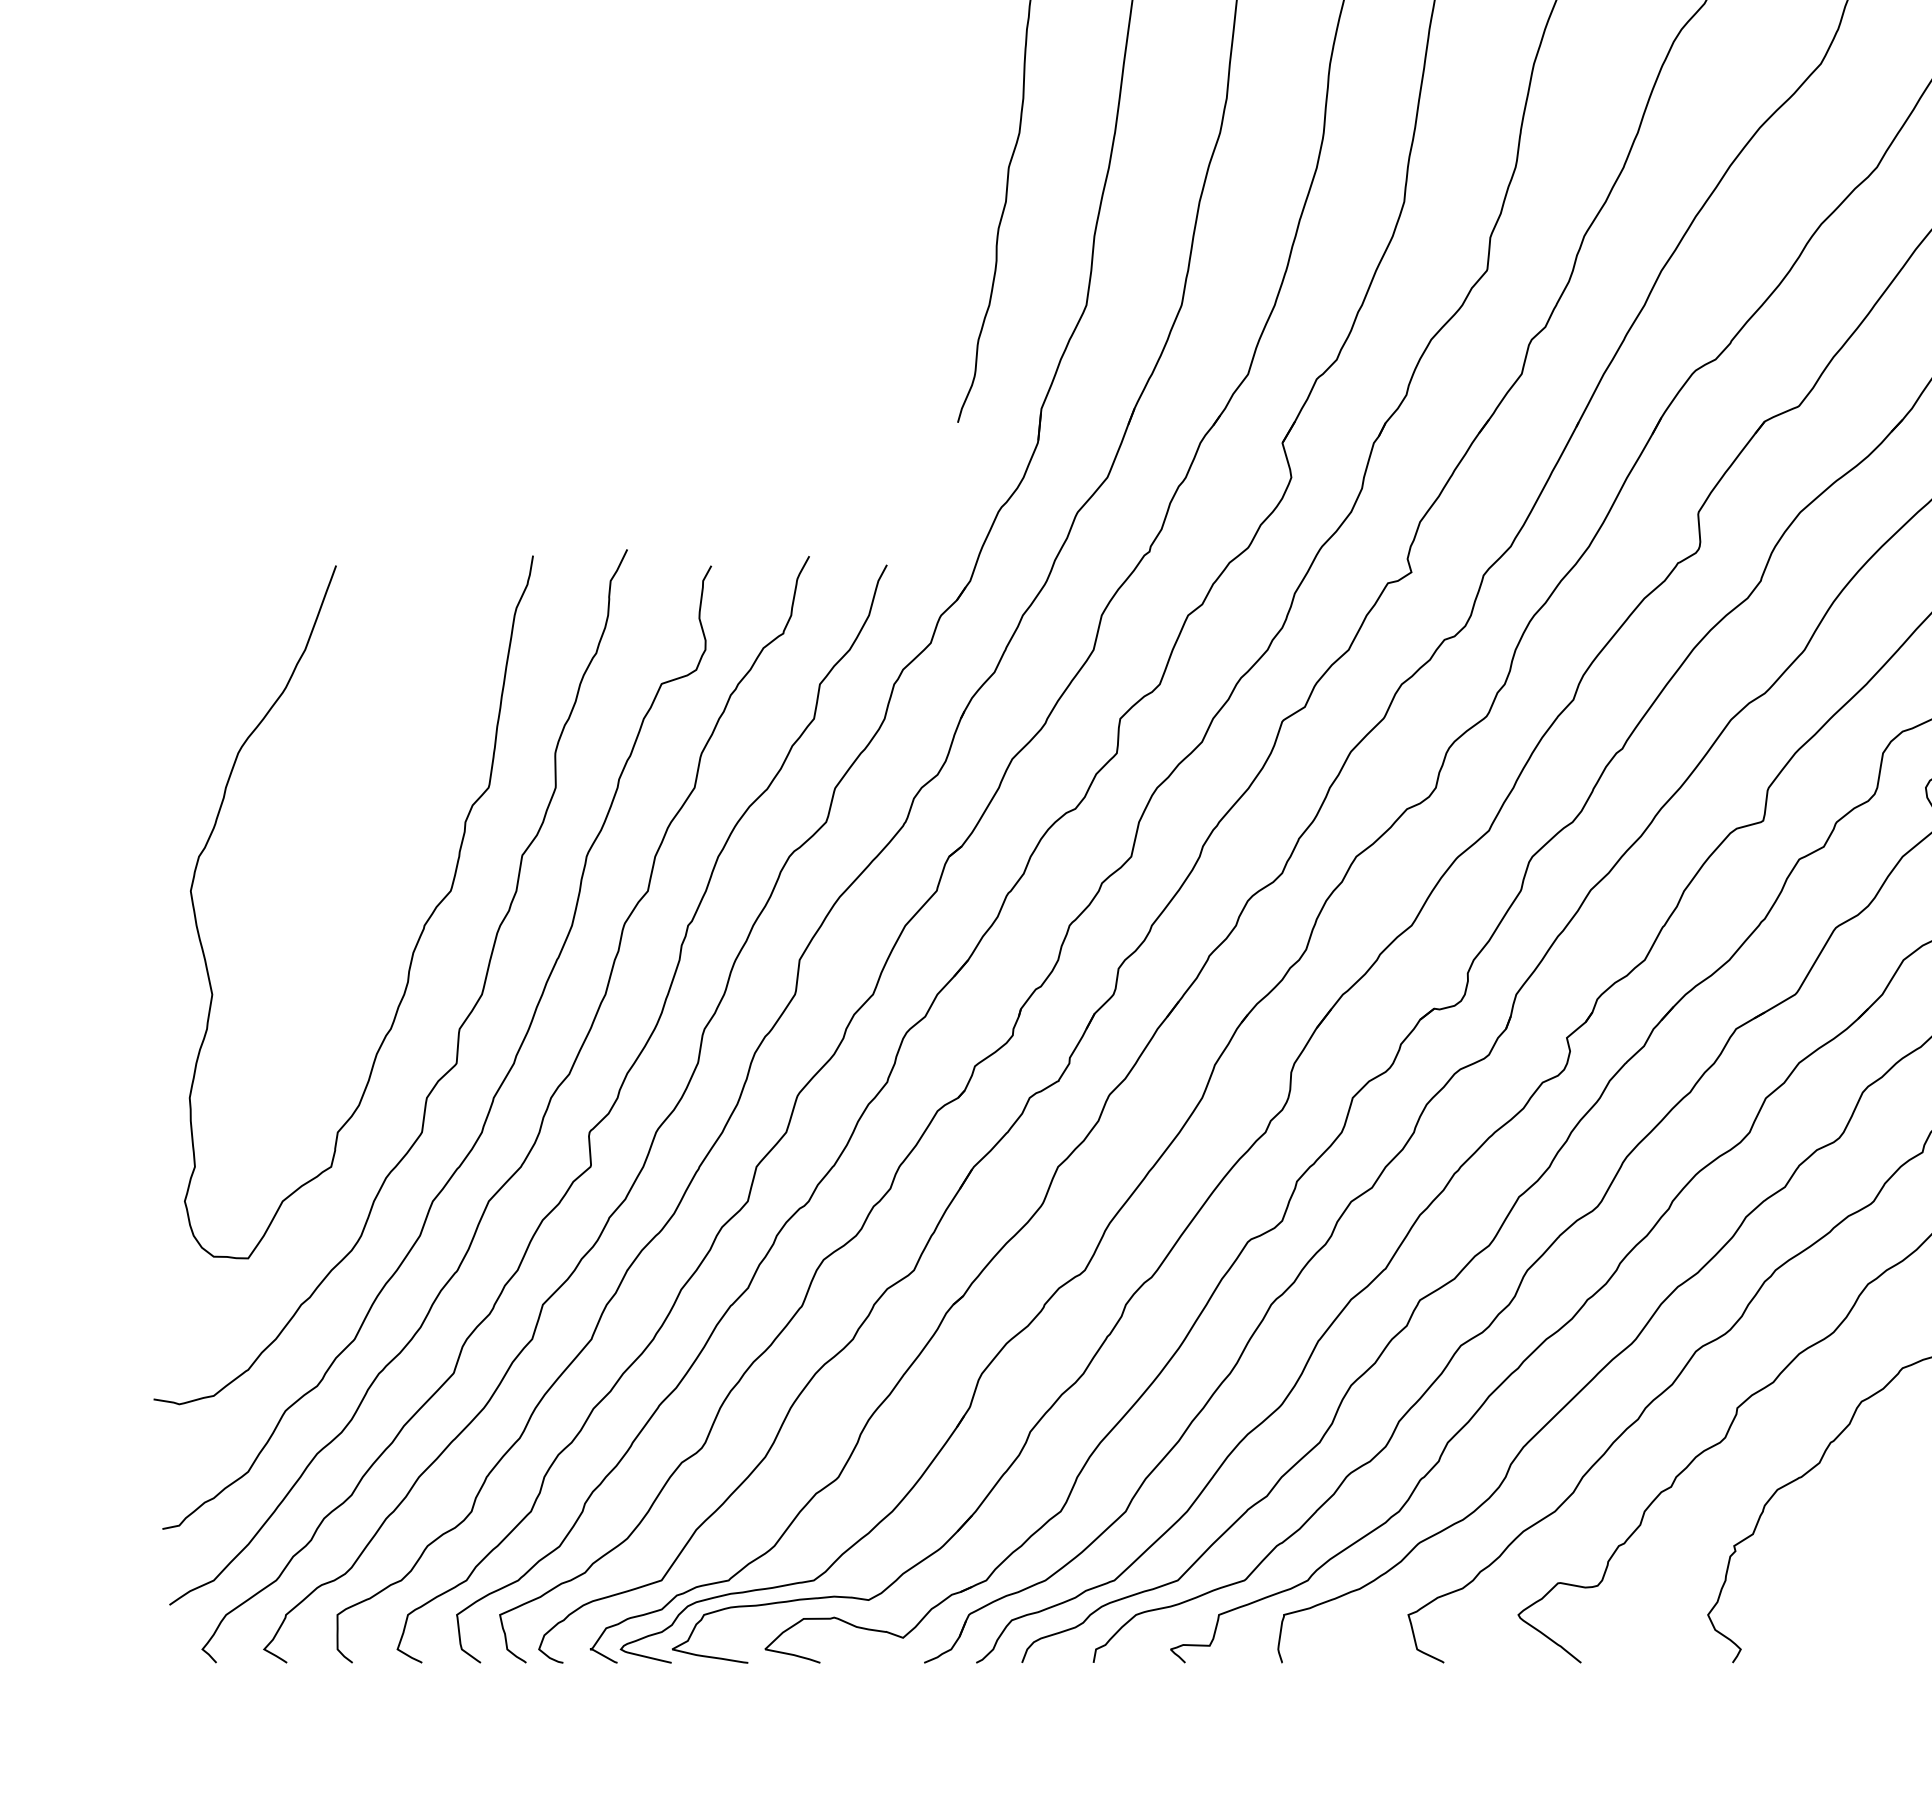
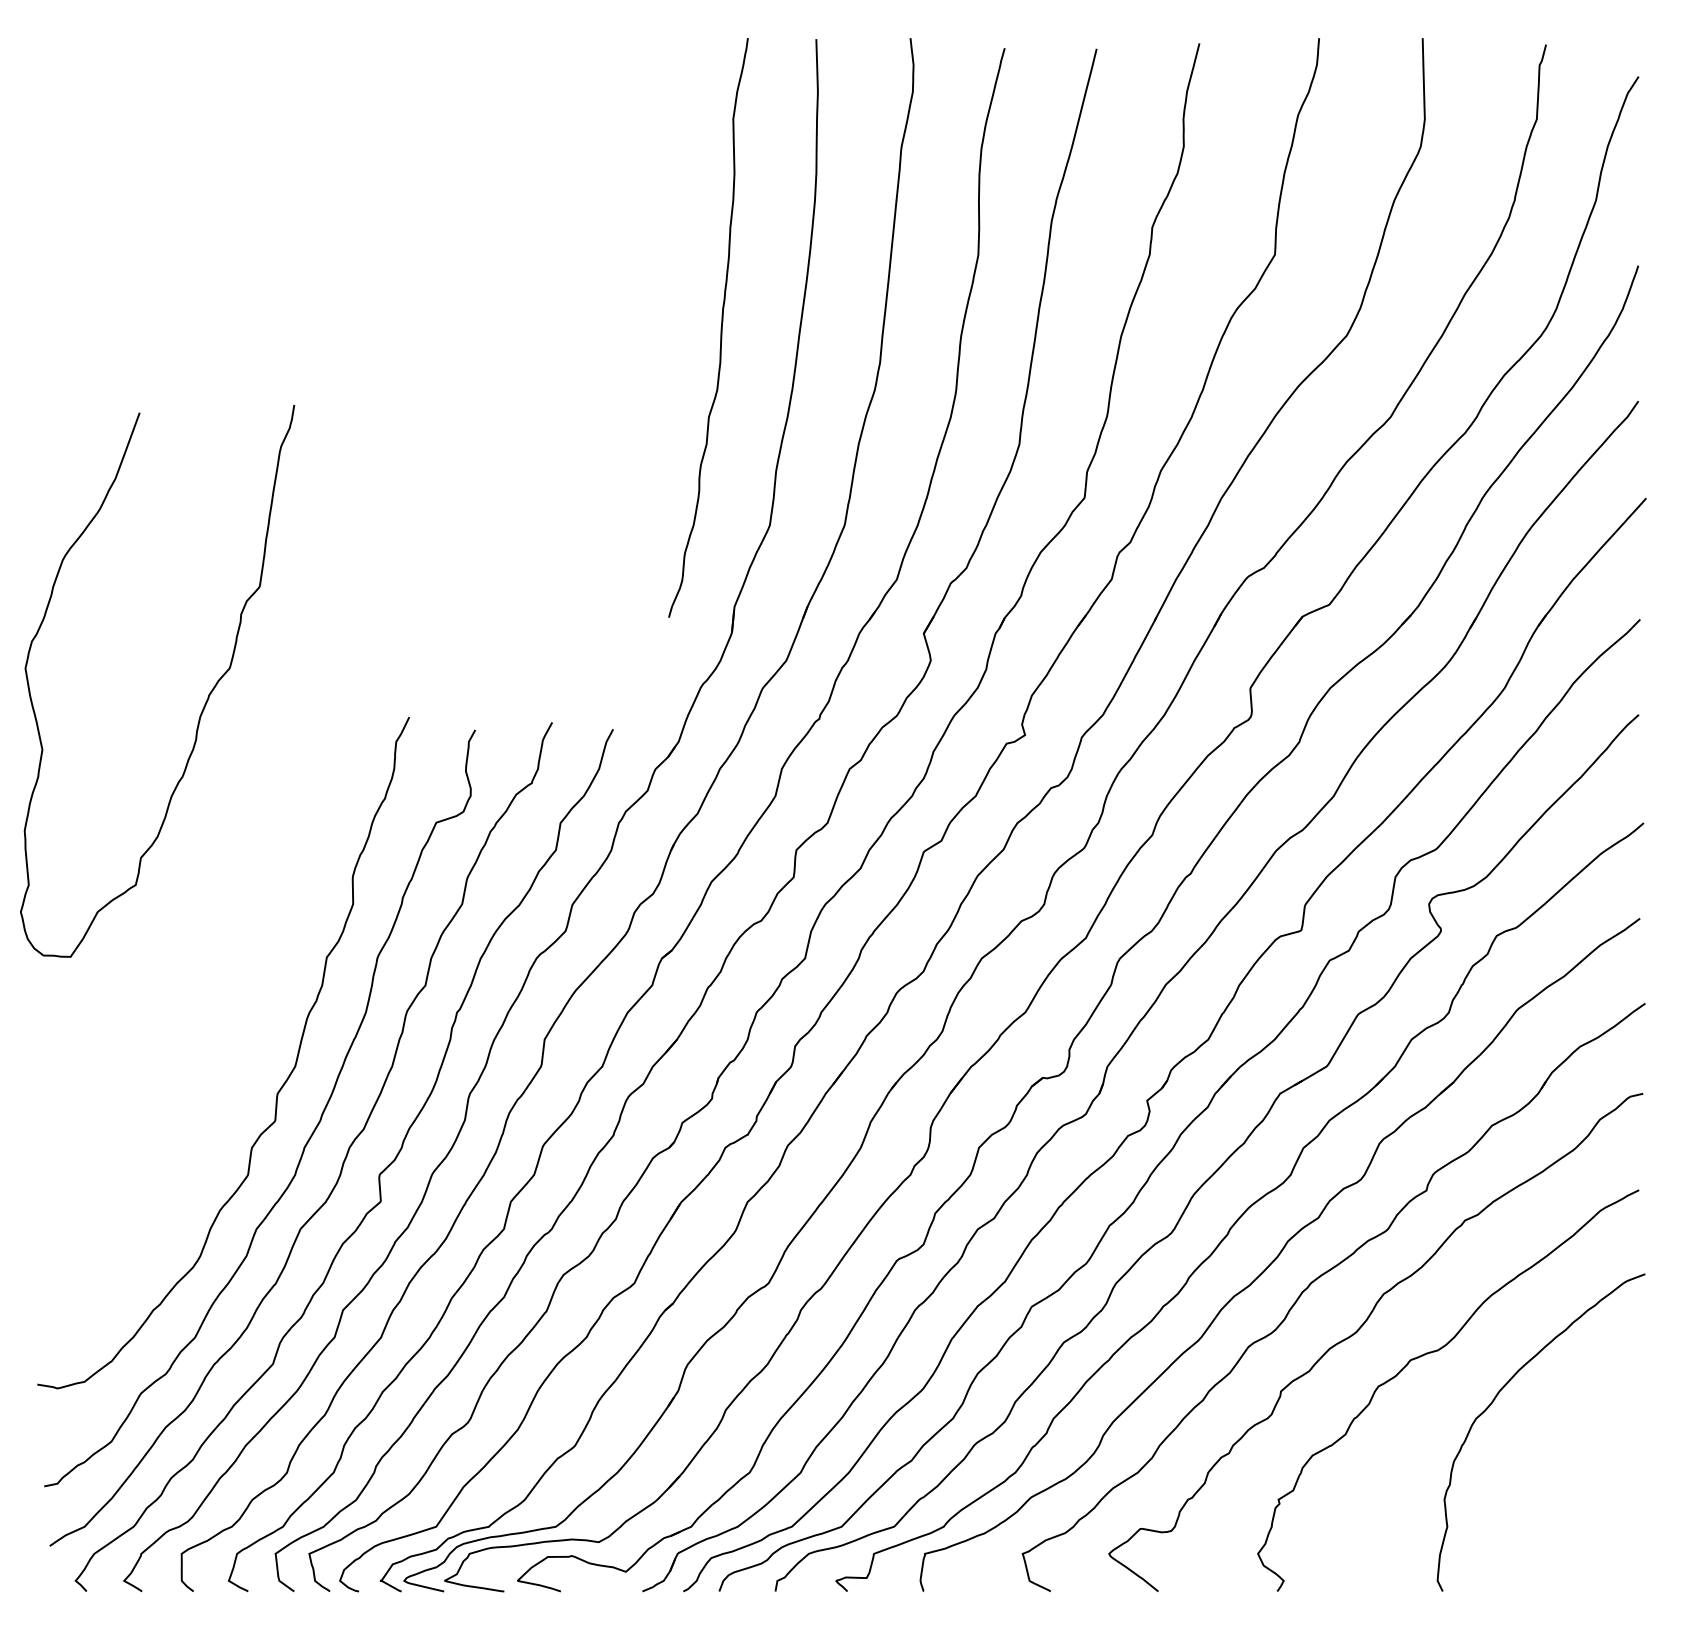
curve: (419, 933) -> (205, 701), moved

